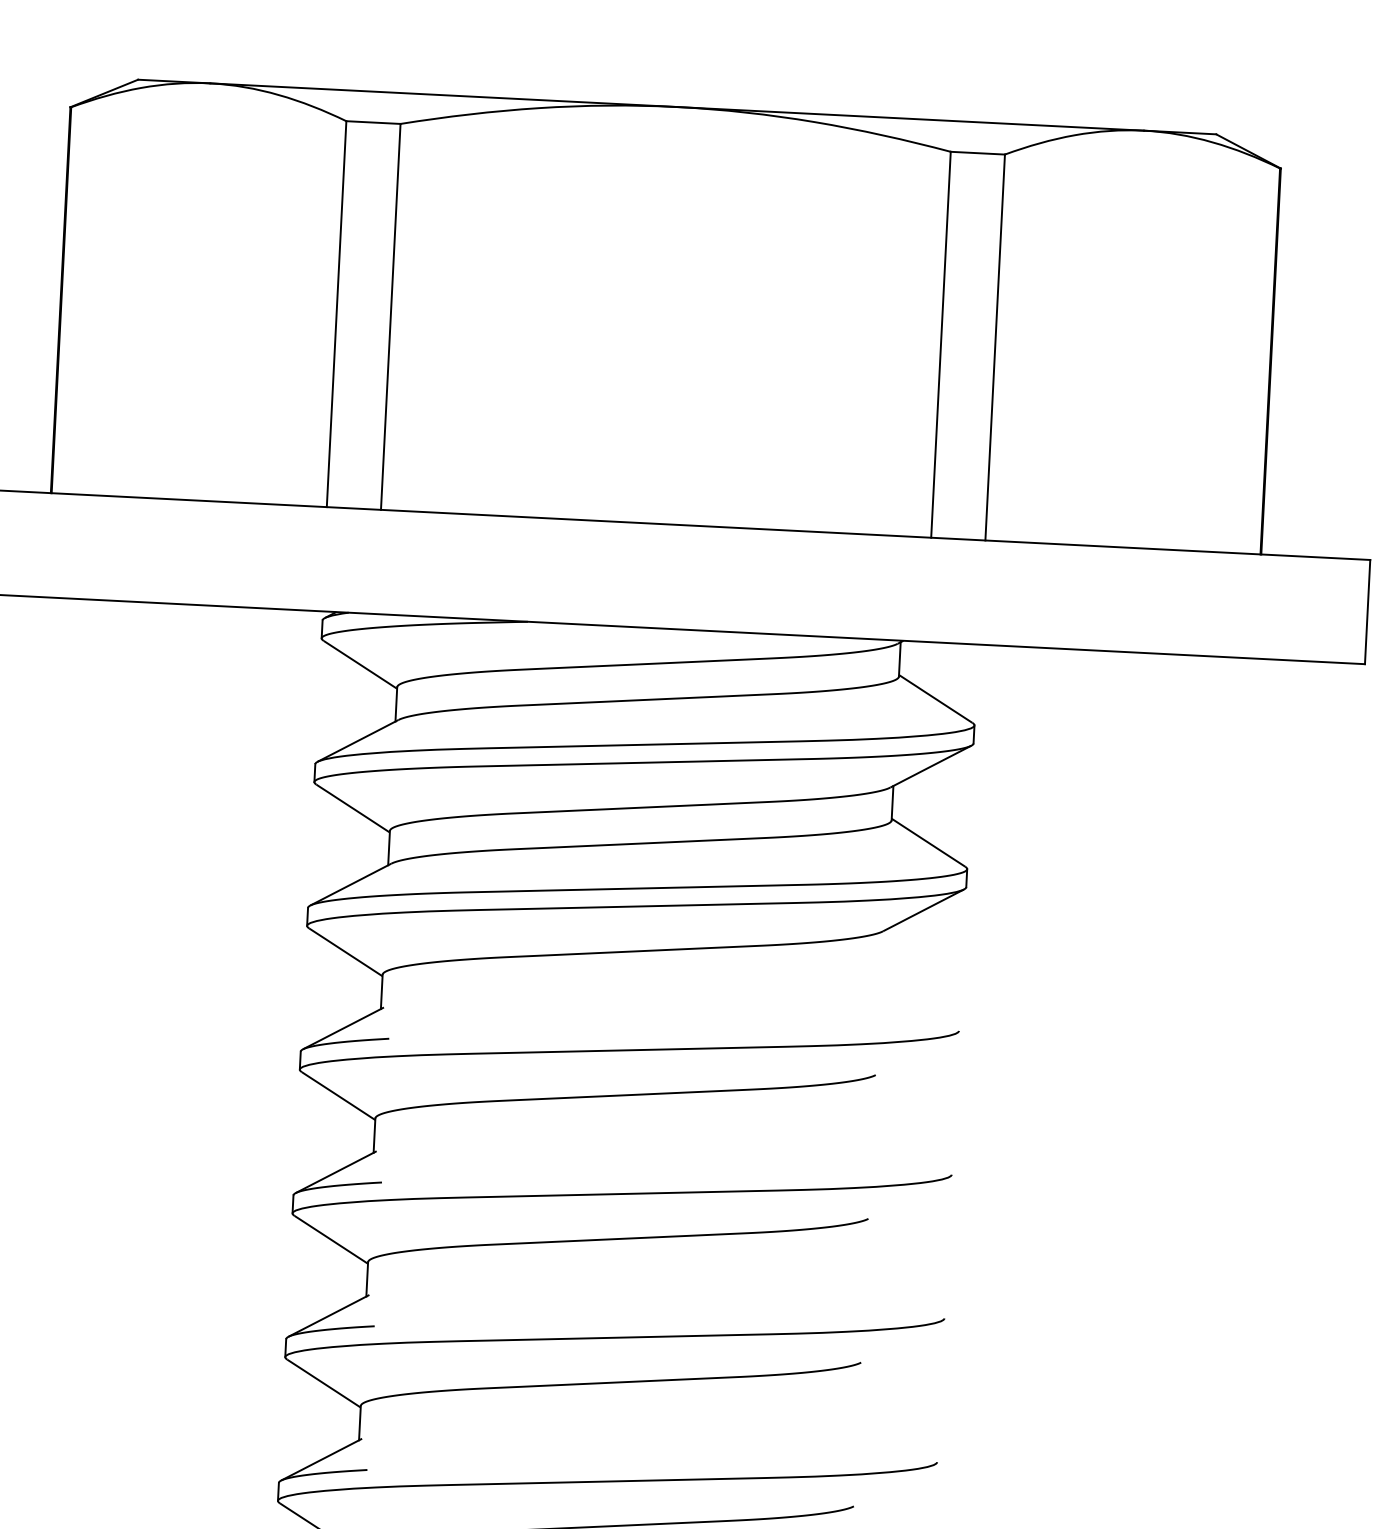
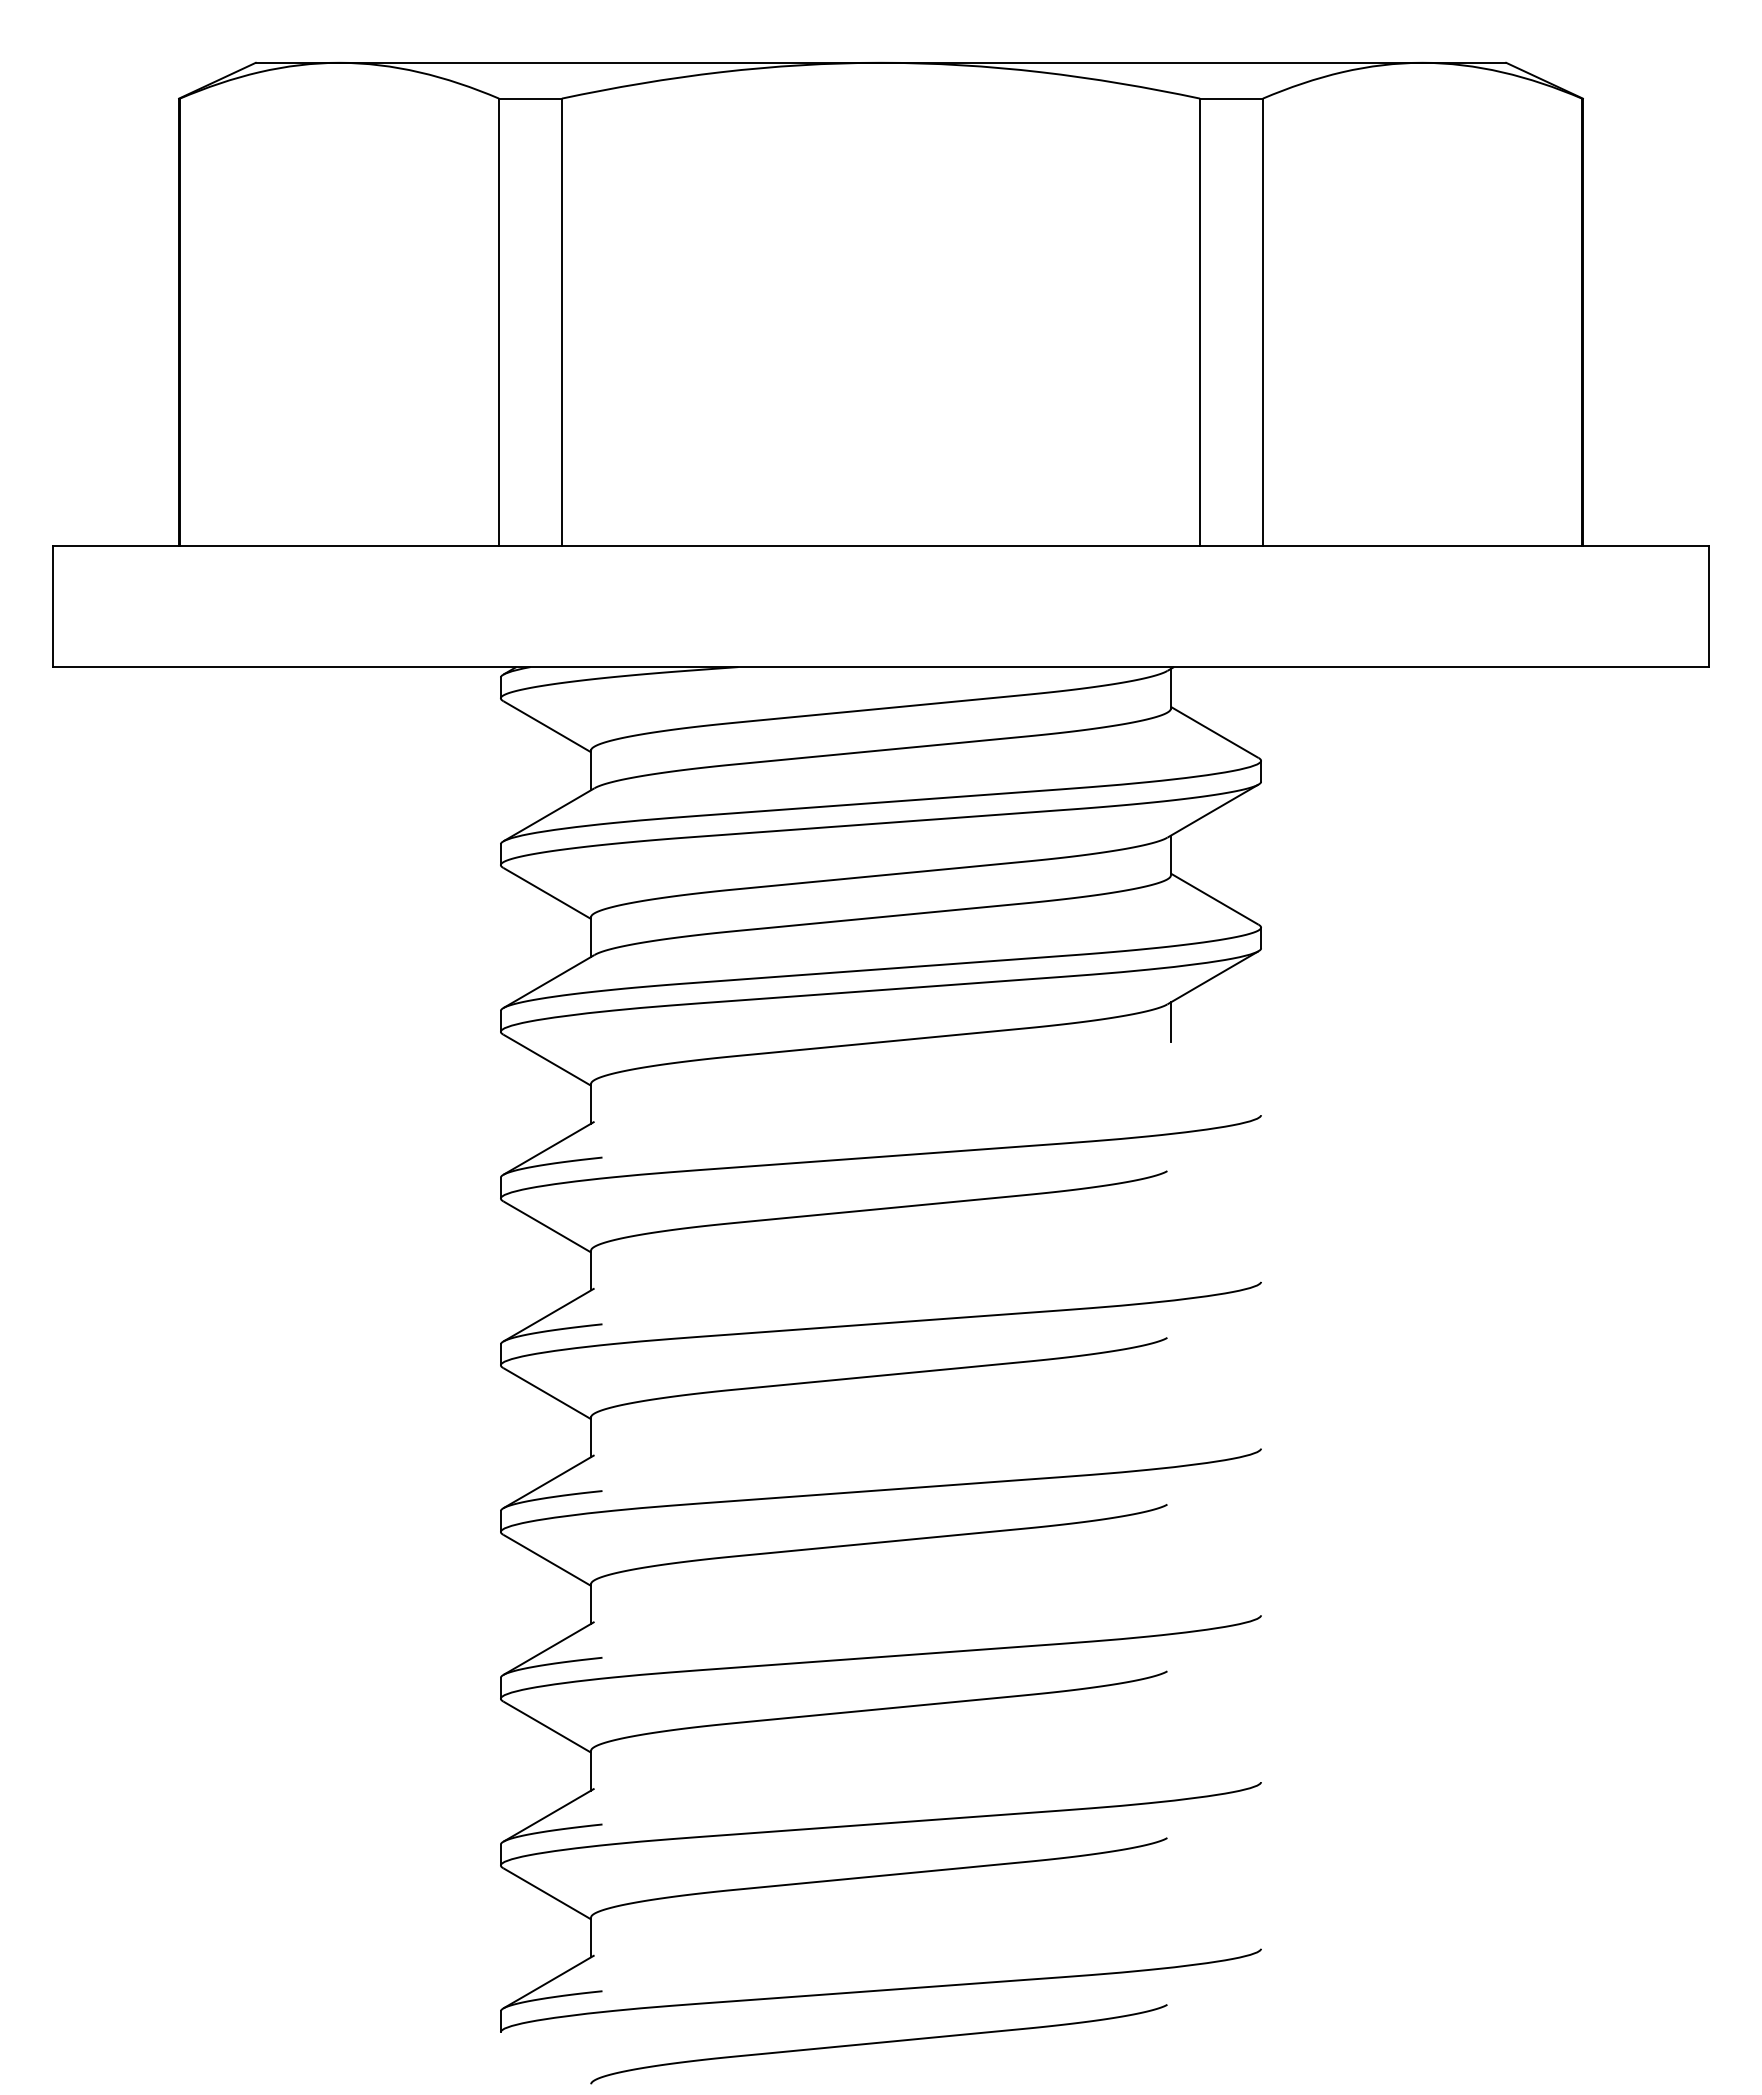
line: (884, 947) -> (1170, 1022), added

